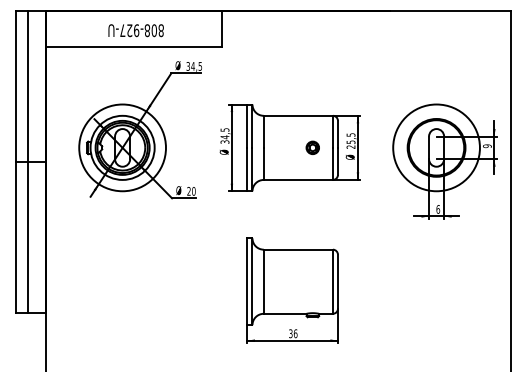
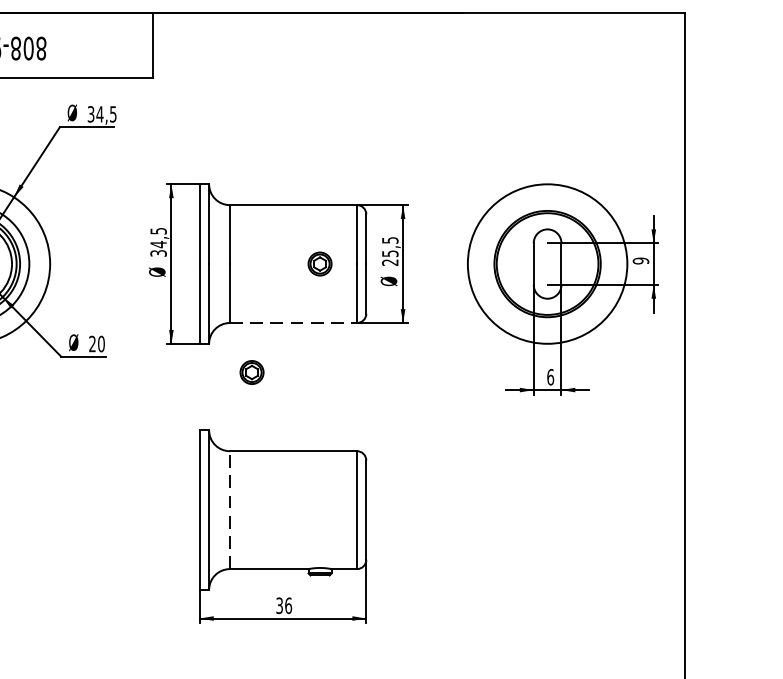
line: (298, 179) -> (293, 322), solid -> dashed
part: (275, 206) -> (251, 371), added
line: (263, 281) -> (229, 509), solid -> dashed

